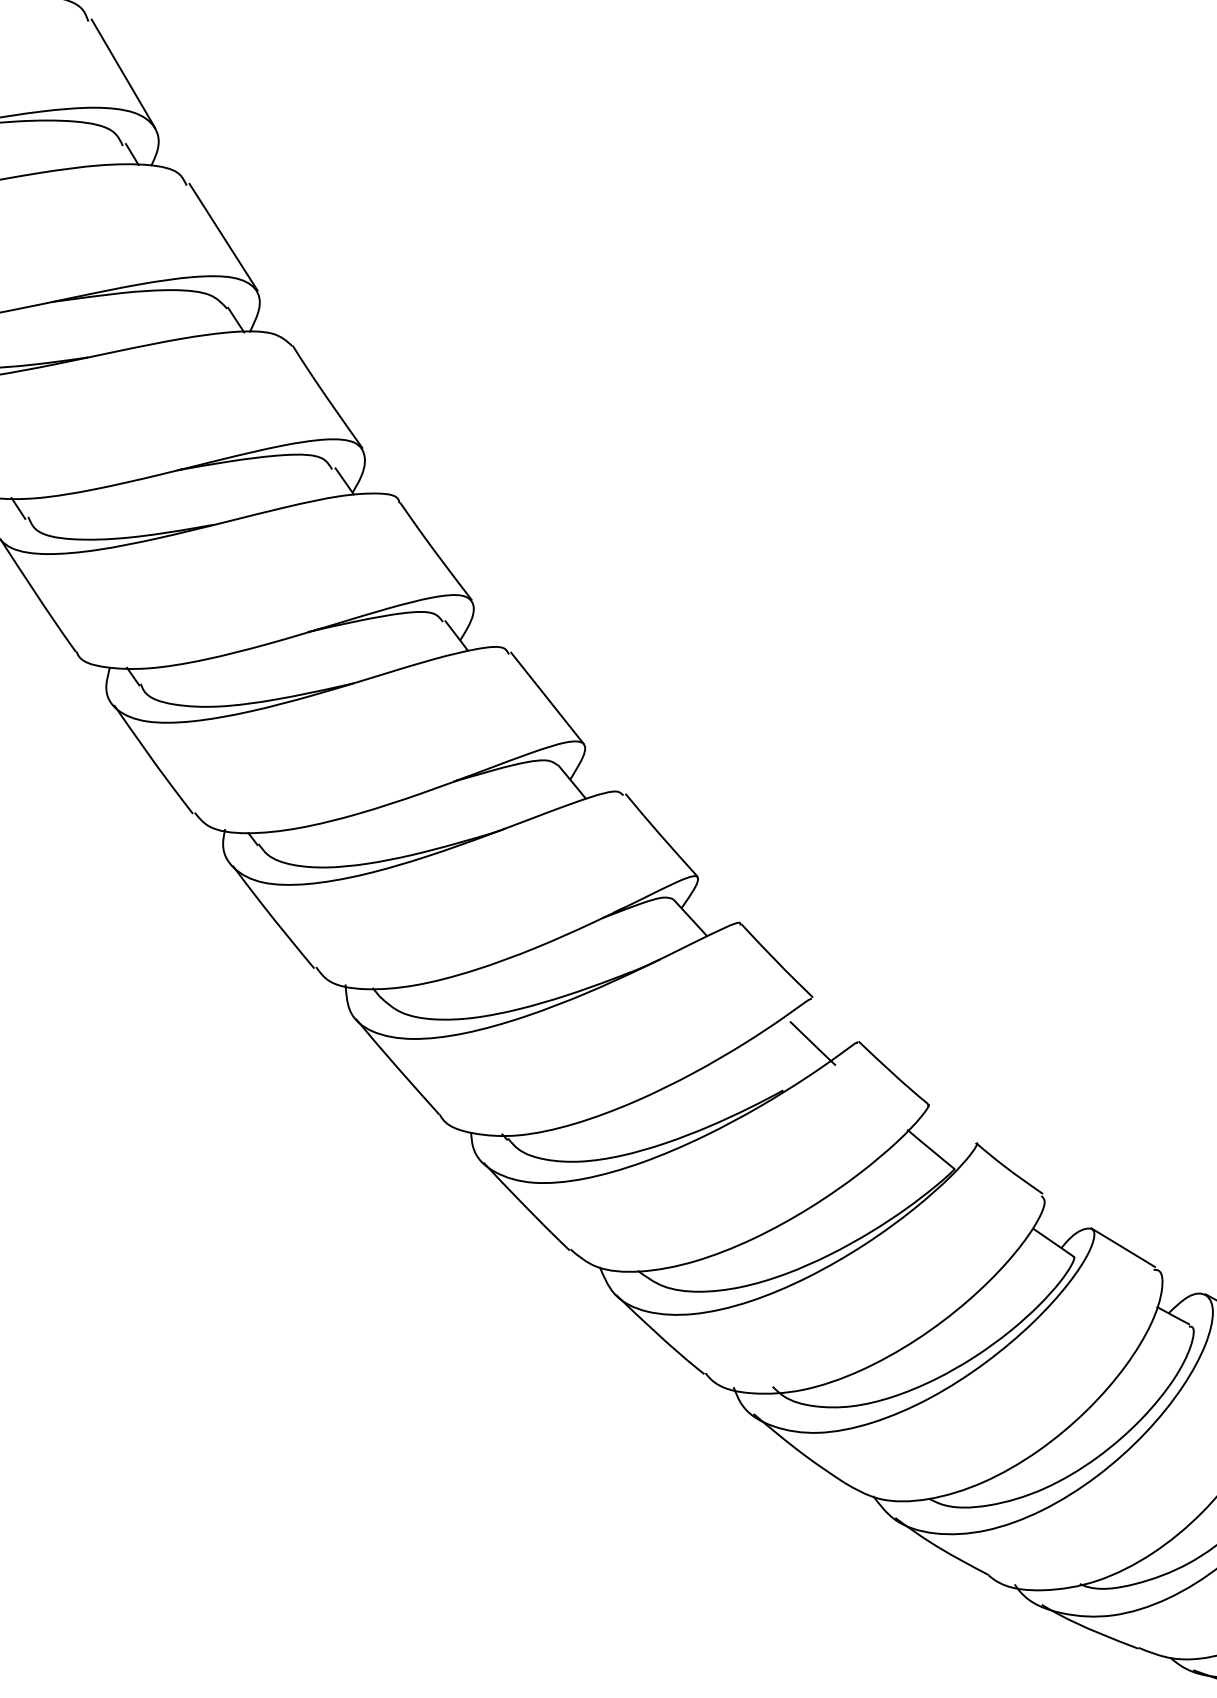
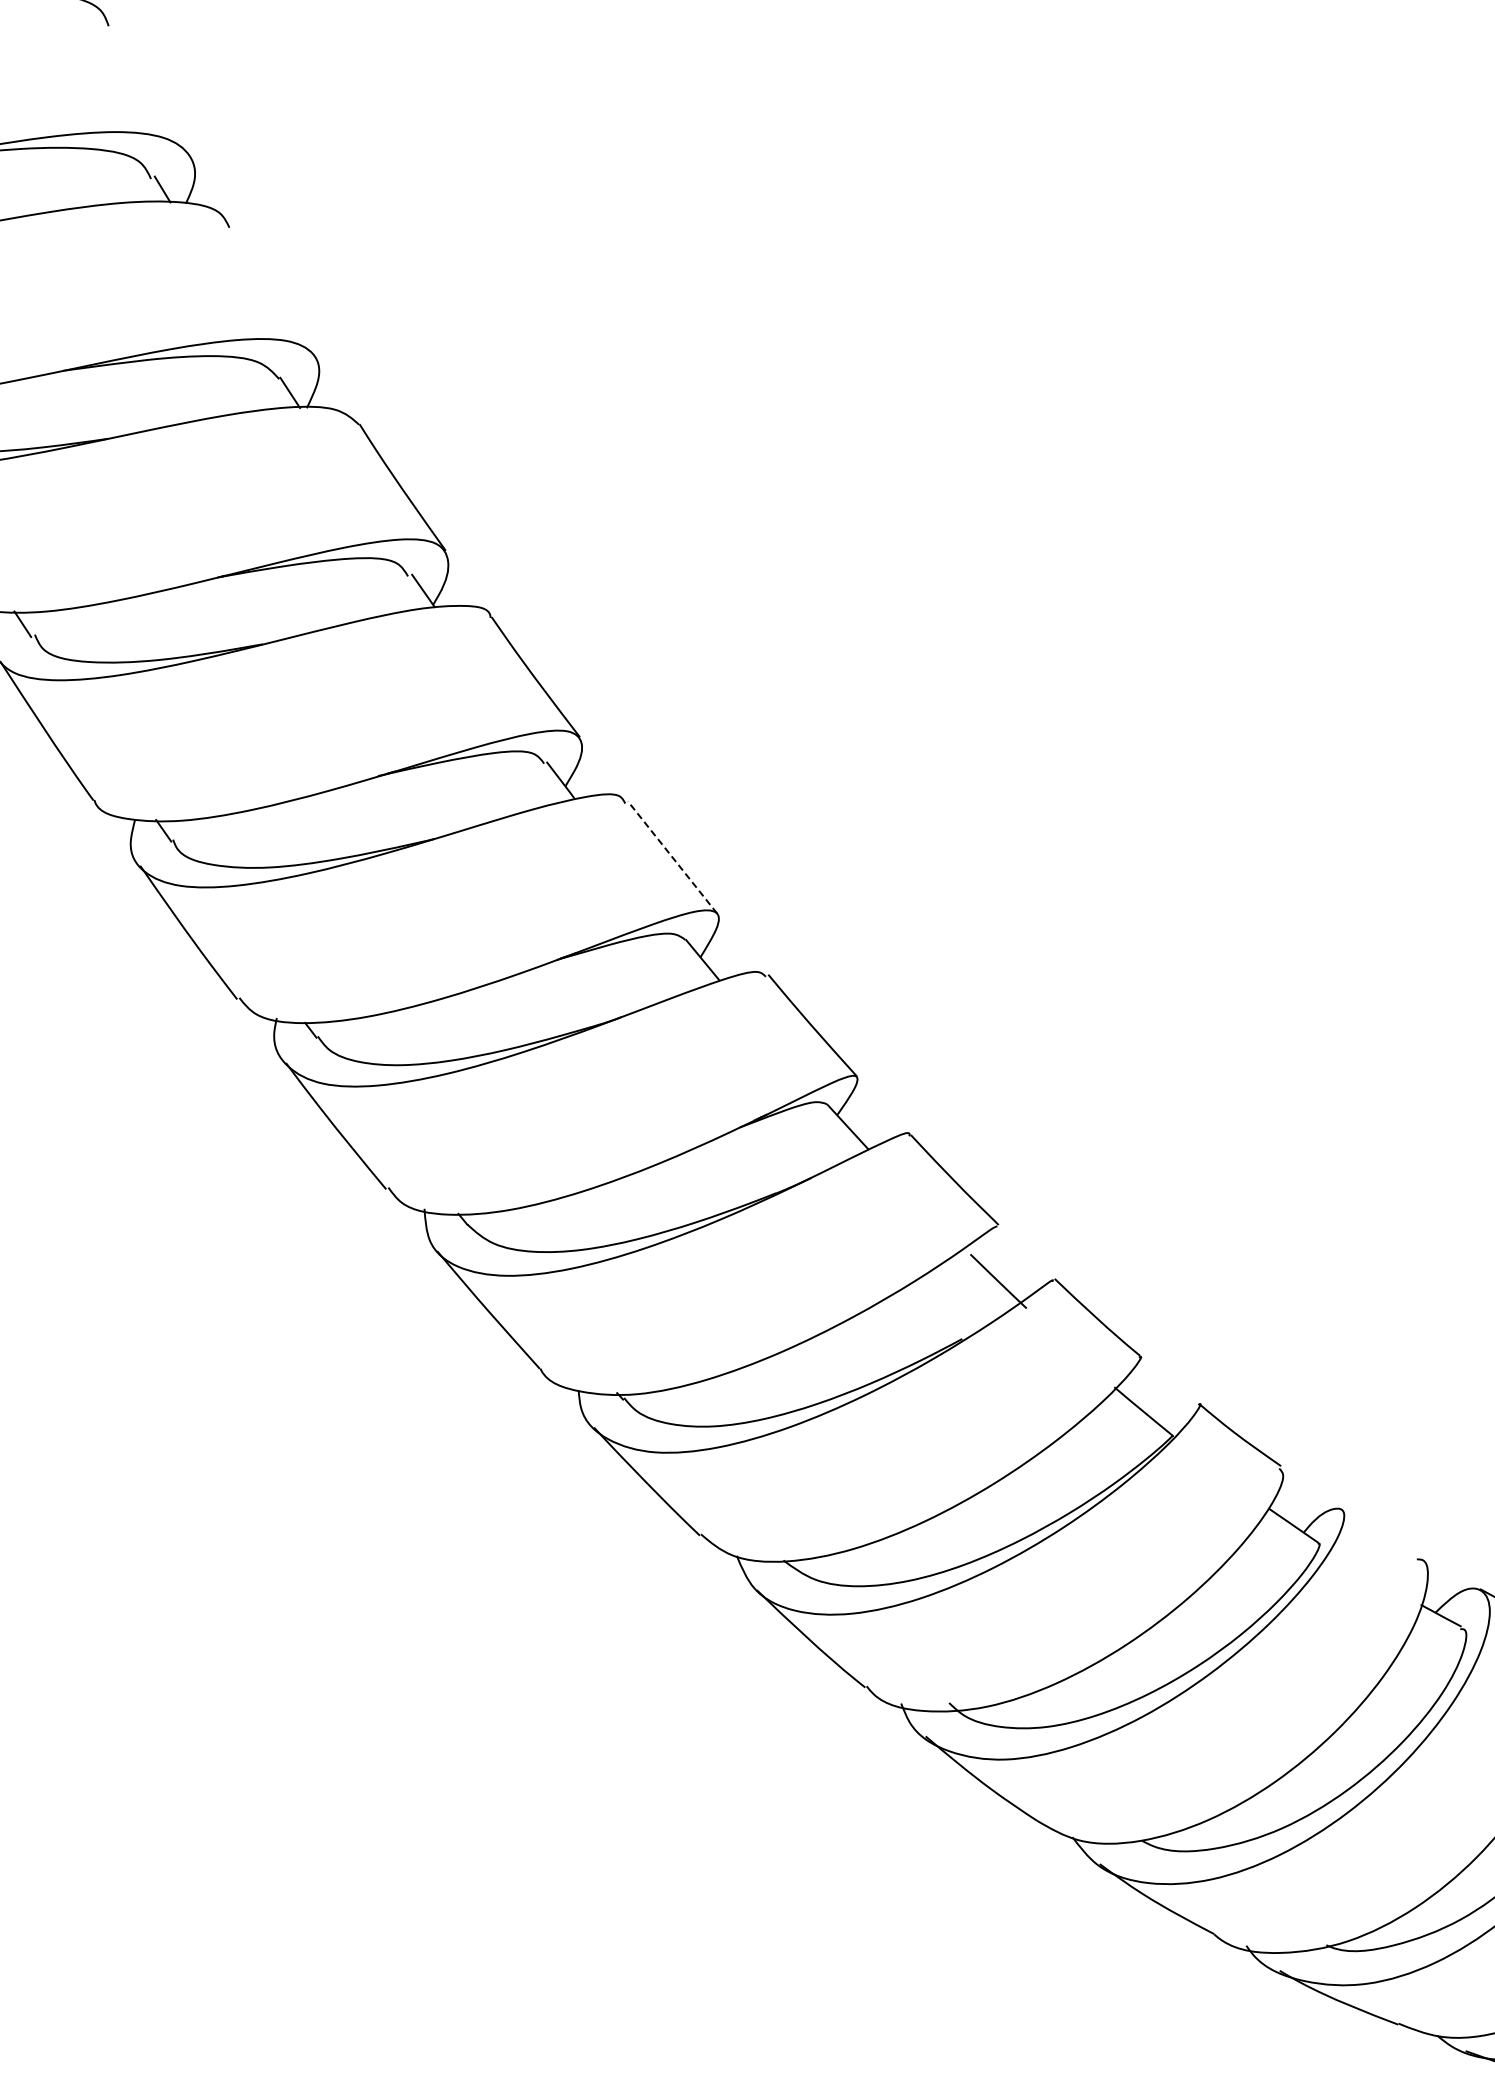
line: (123, 73) -> (151, 89), removed
line: (223, 236) -> (274, 290), removed
line: (547, 698) -> (672, 857), solid -> dashed
line: (1123, 1247) -> (1379, 1531), removed

